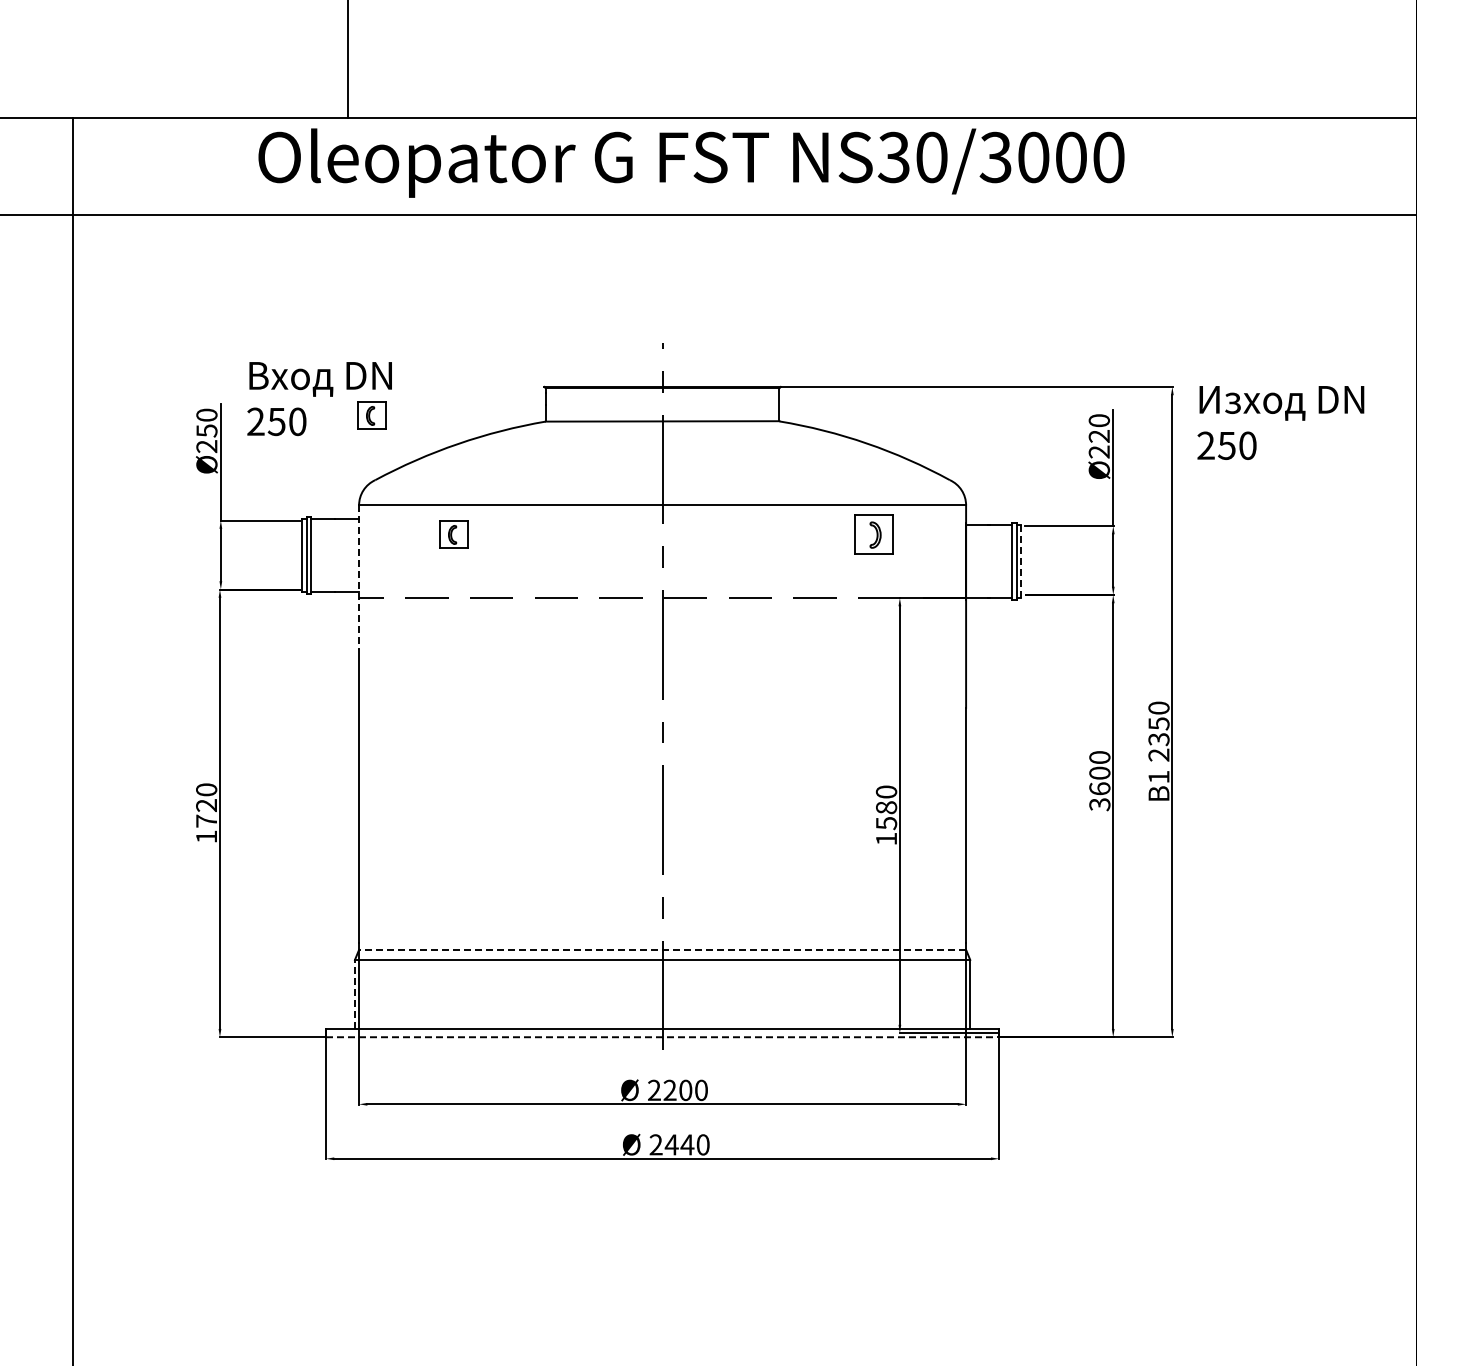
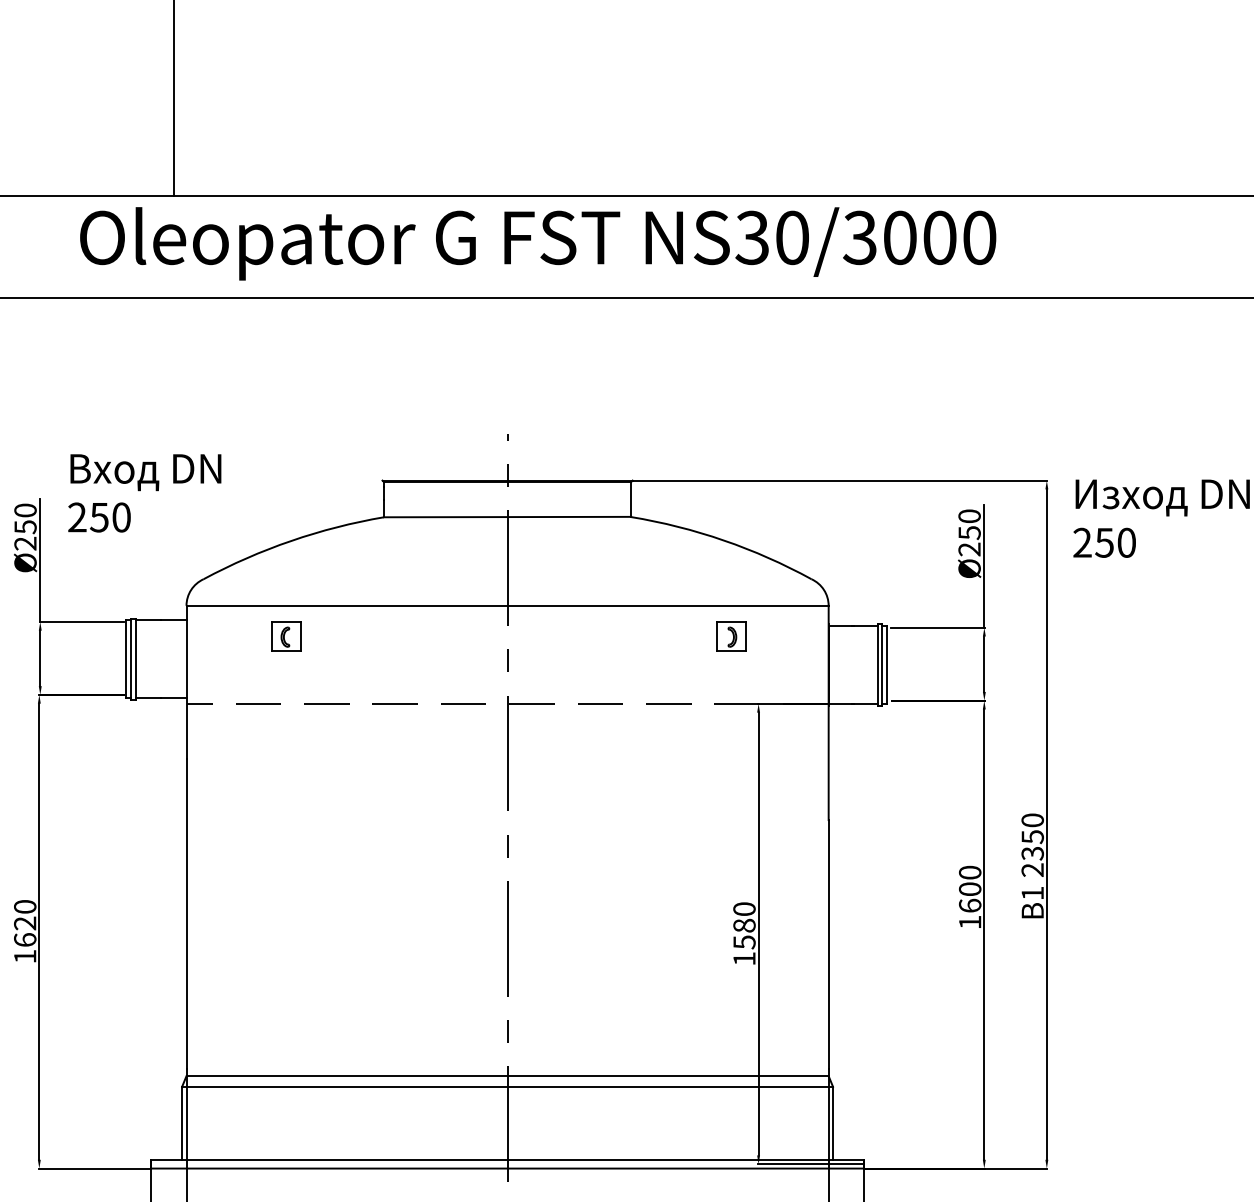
part: (371, 415) -> (199, 510), removed
text: (1098, 436) -> (968, 533), Ø220 -> Ø250
part: (873, 534) -> (730, 636), size x0.71
line: (1021, 561) -> (887, 665), dashed -> solid
line: (359, 578) -> (186, 683), dashed -> solid
text: (1099, 804) -> (969, 922), 3600 -> 1600
text: (206, 820) -> (25, 939), 1720 -> 1620
line: (662, 949) -> (507, 1075), dashed -> solid
line: (354, 993) -> (181, 1122), dashed -> solid
line: (662, 1037) -> (507, 1168), dashed -> solid

